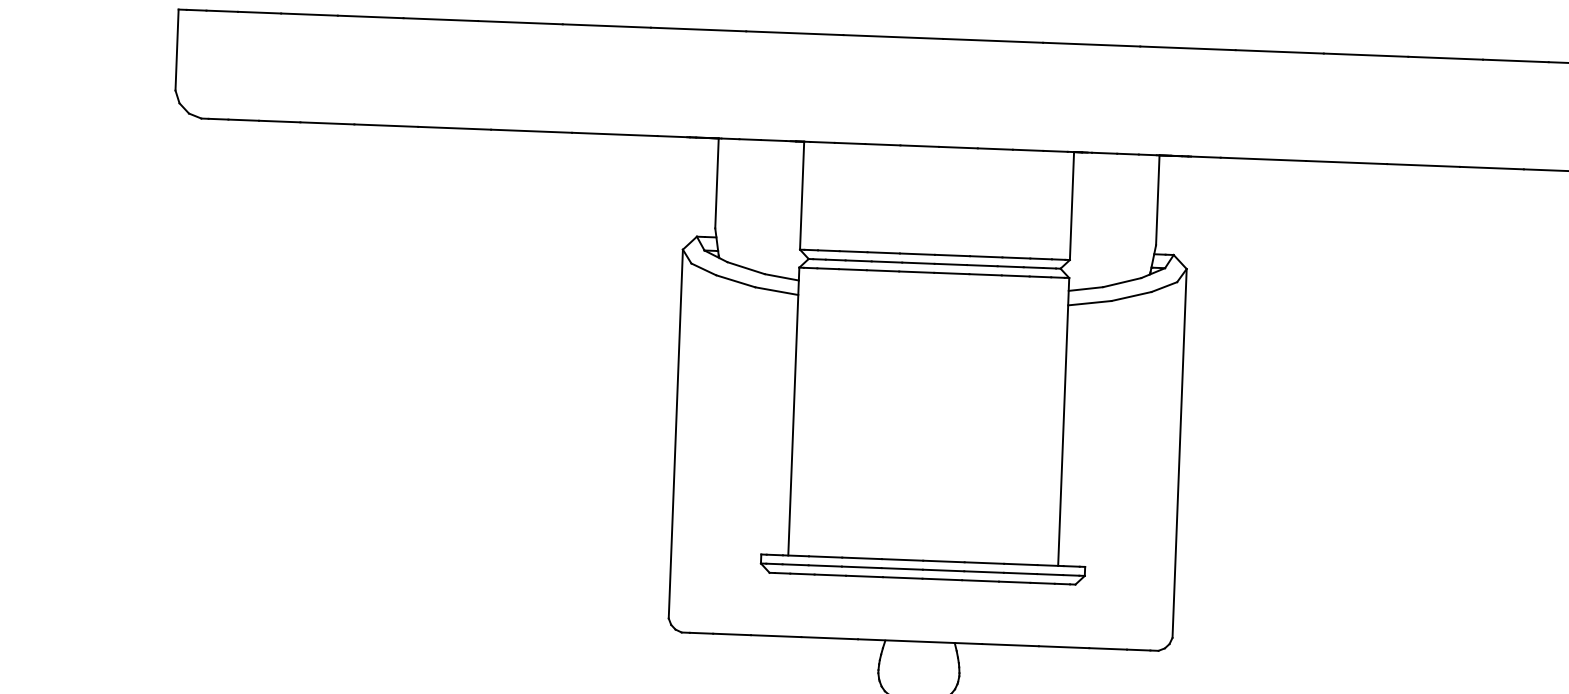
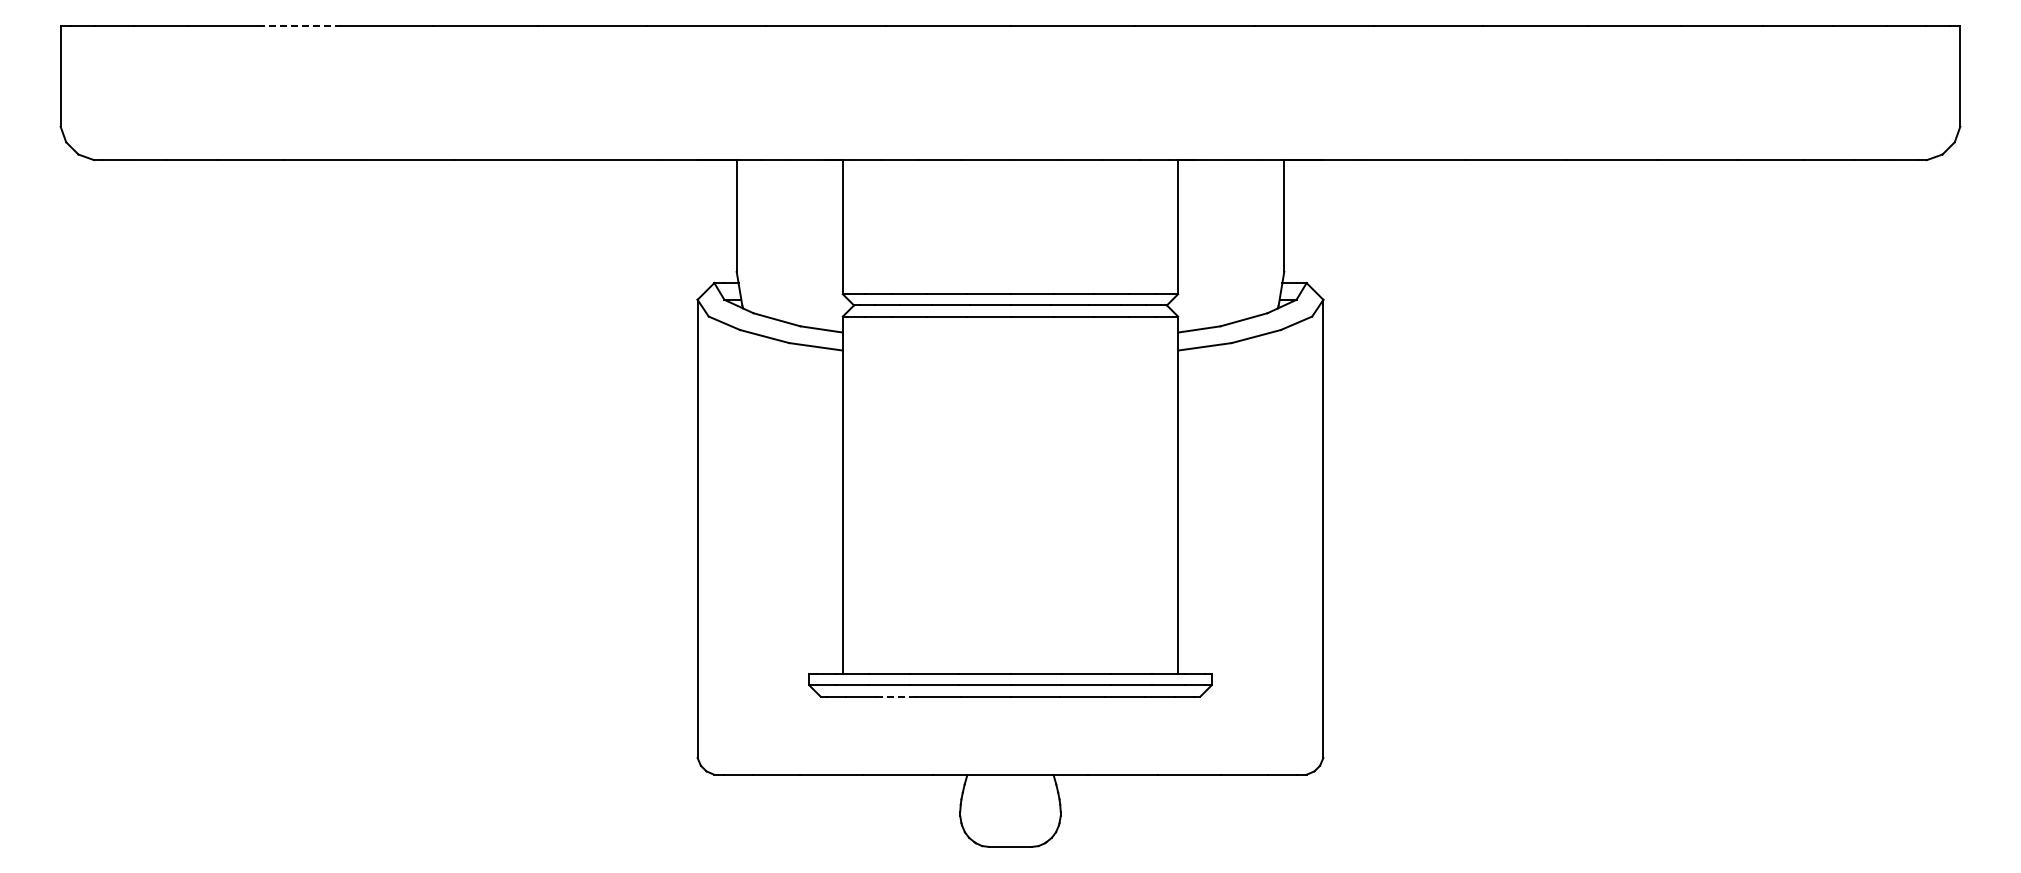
line: (370, 17) -> (299, 26), solid -> dashed
line: (829, 575) -> (895, 696), solid -> dashed

